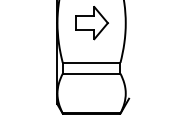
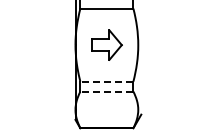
line: (91, 62) -> (106, 81), solid -> dashed
line: (91, 73) -> (106, 91), solid -> dashed

